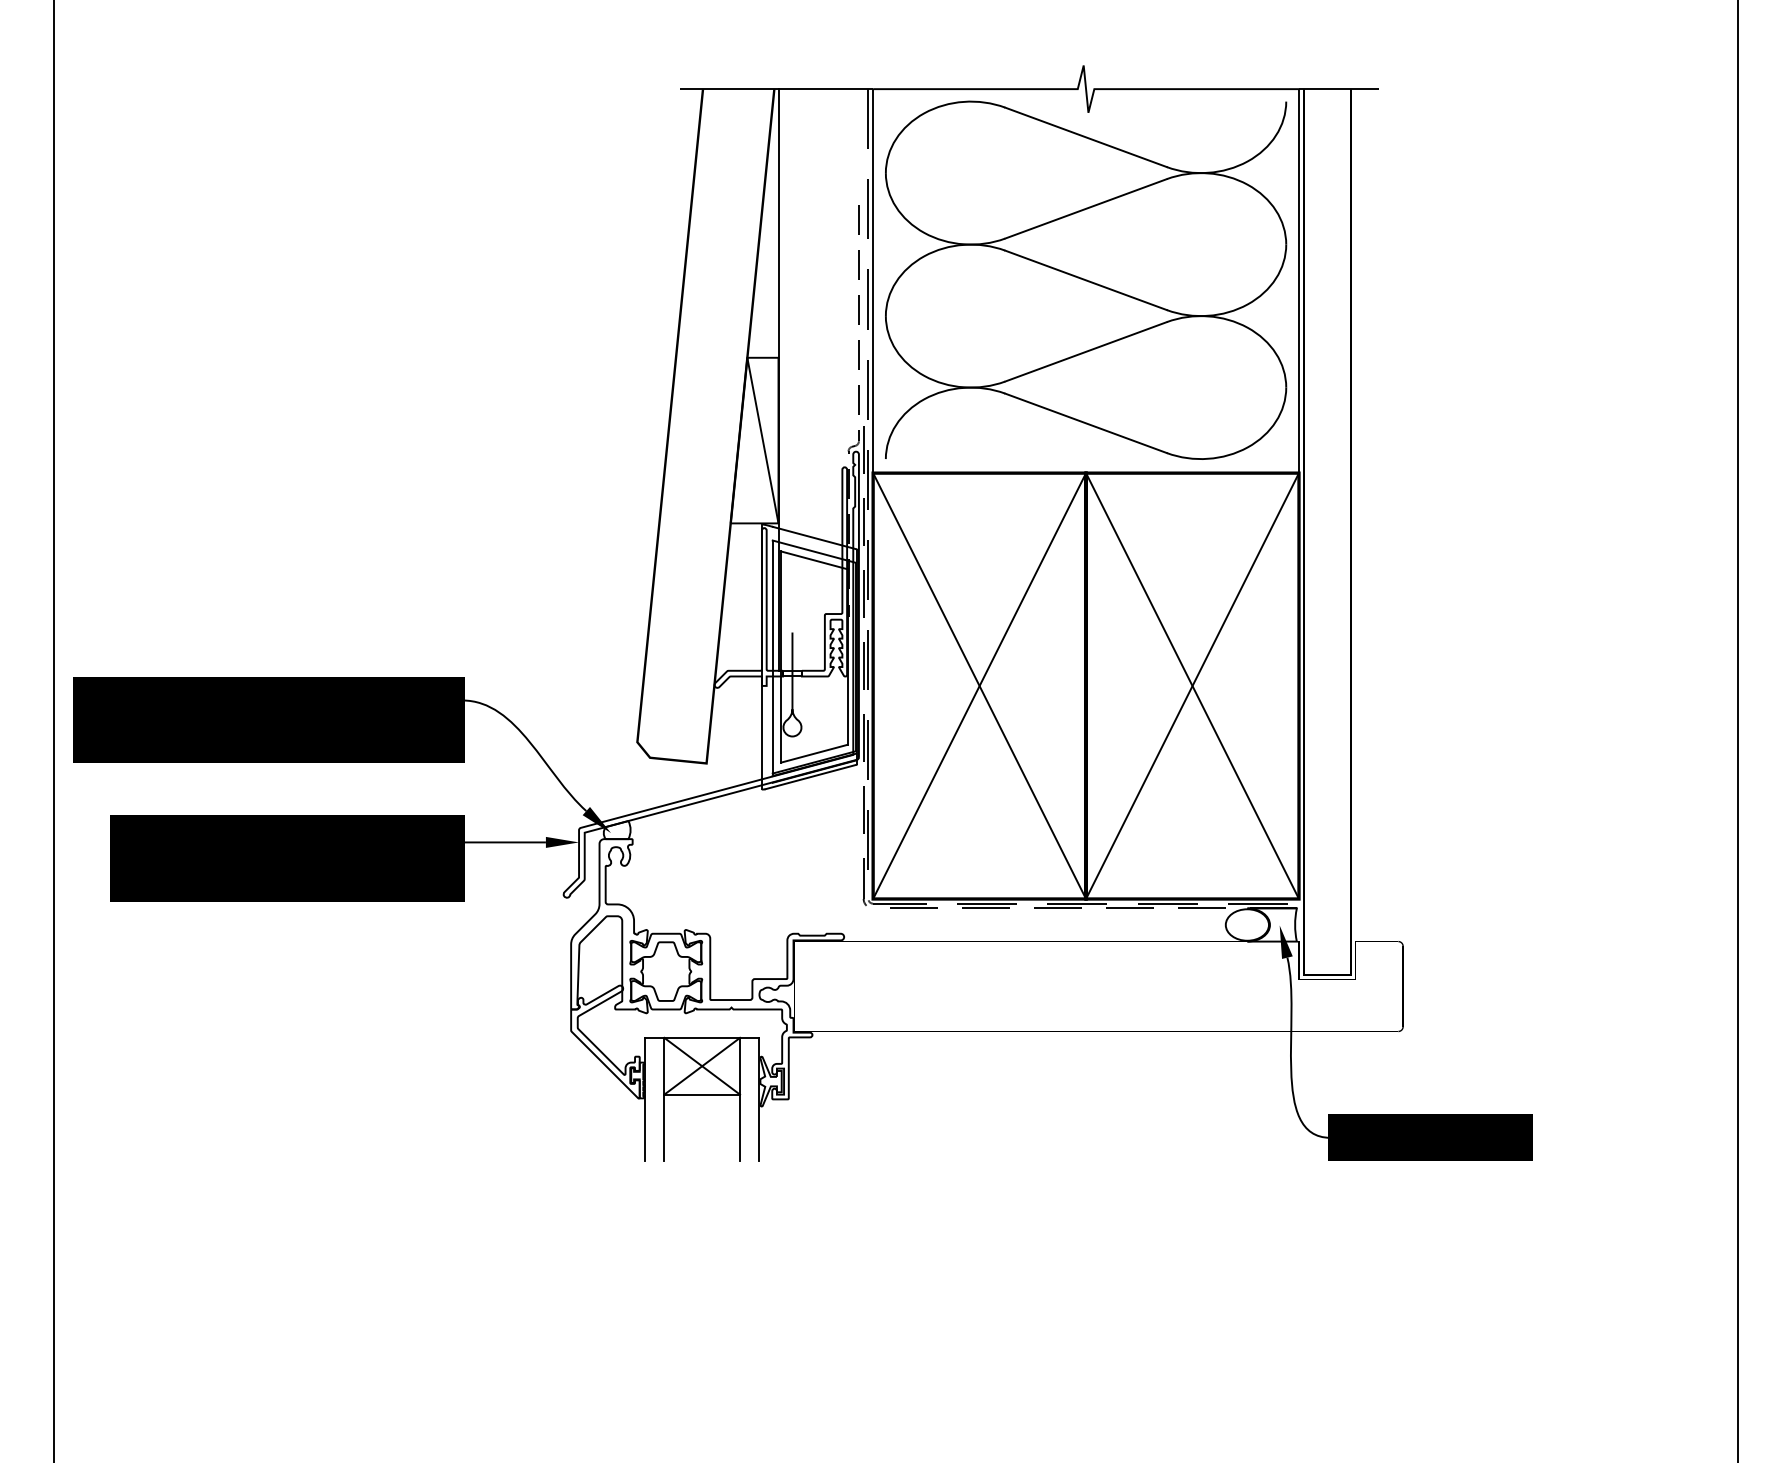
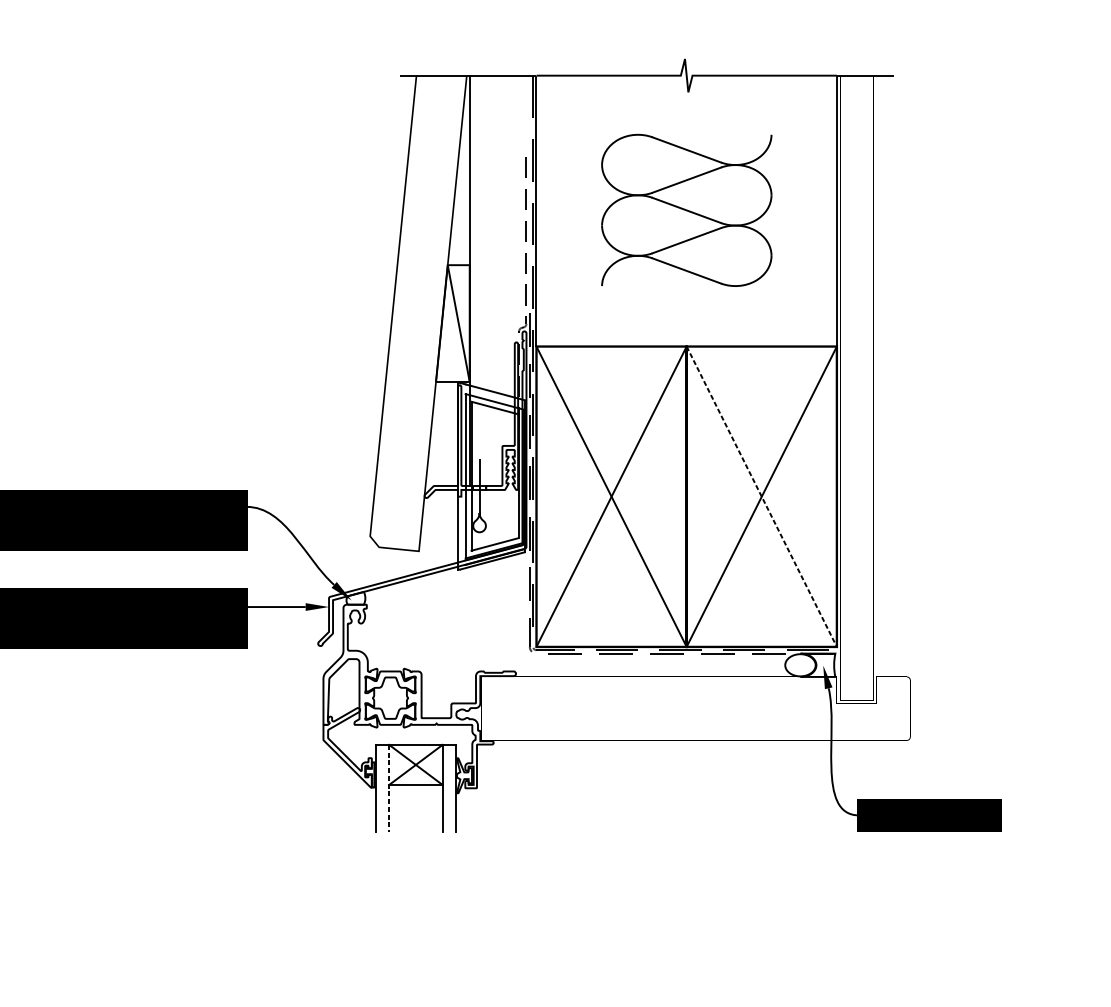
part: (1086, 279) -> (686, 209), size x0.6
line: (1192, 686) -> (761, 497), solid -> dashed
line: (664, 1099) -> (389, 788), solid -> dashed

